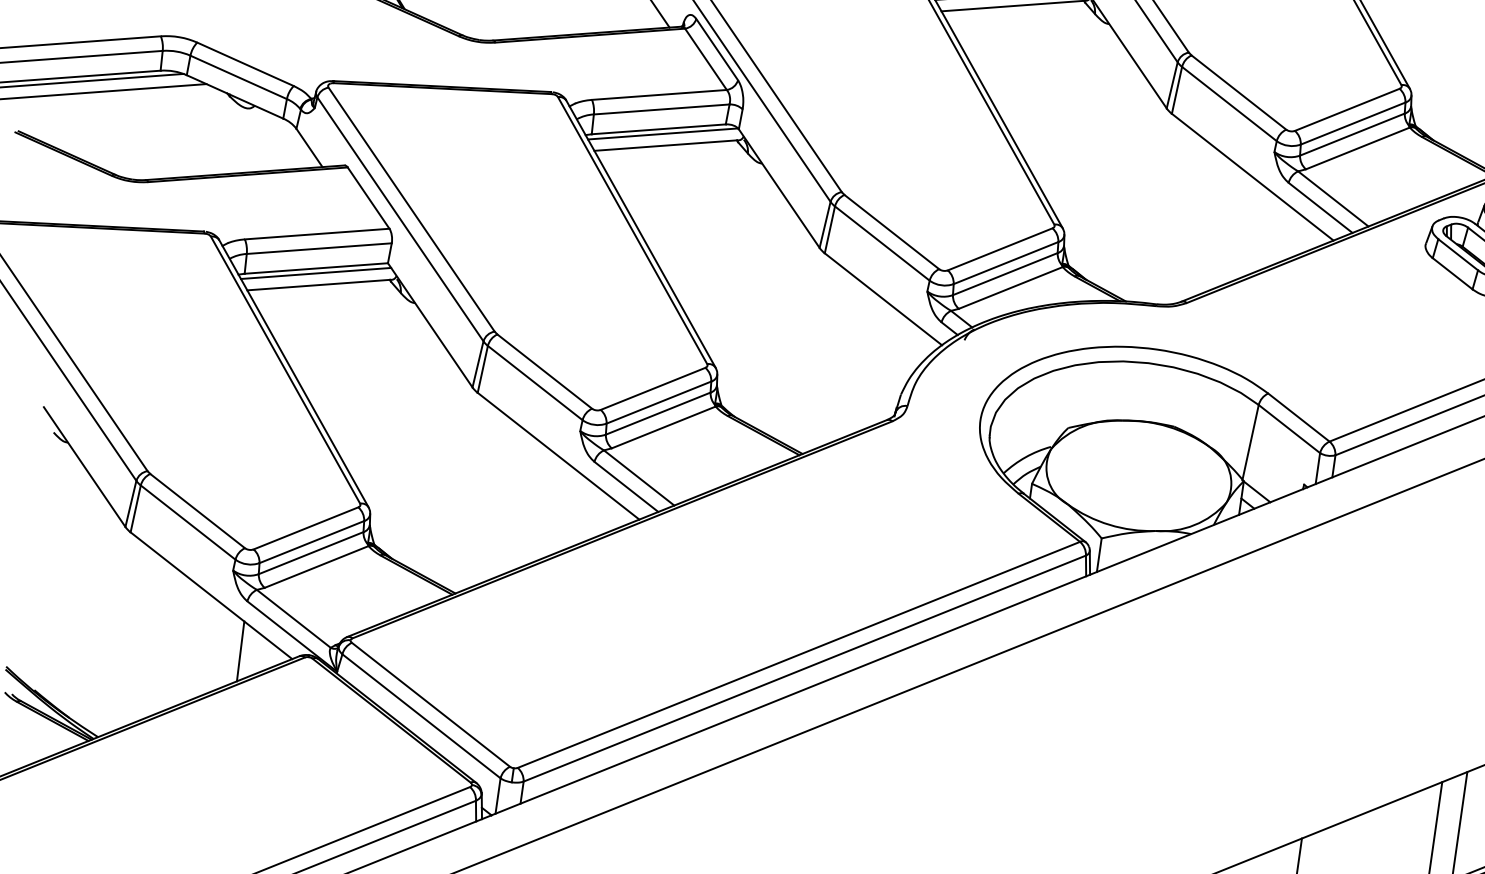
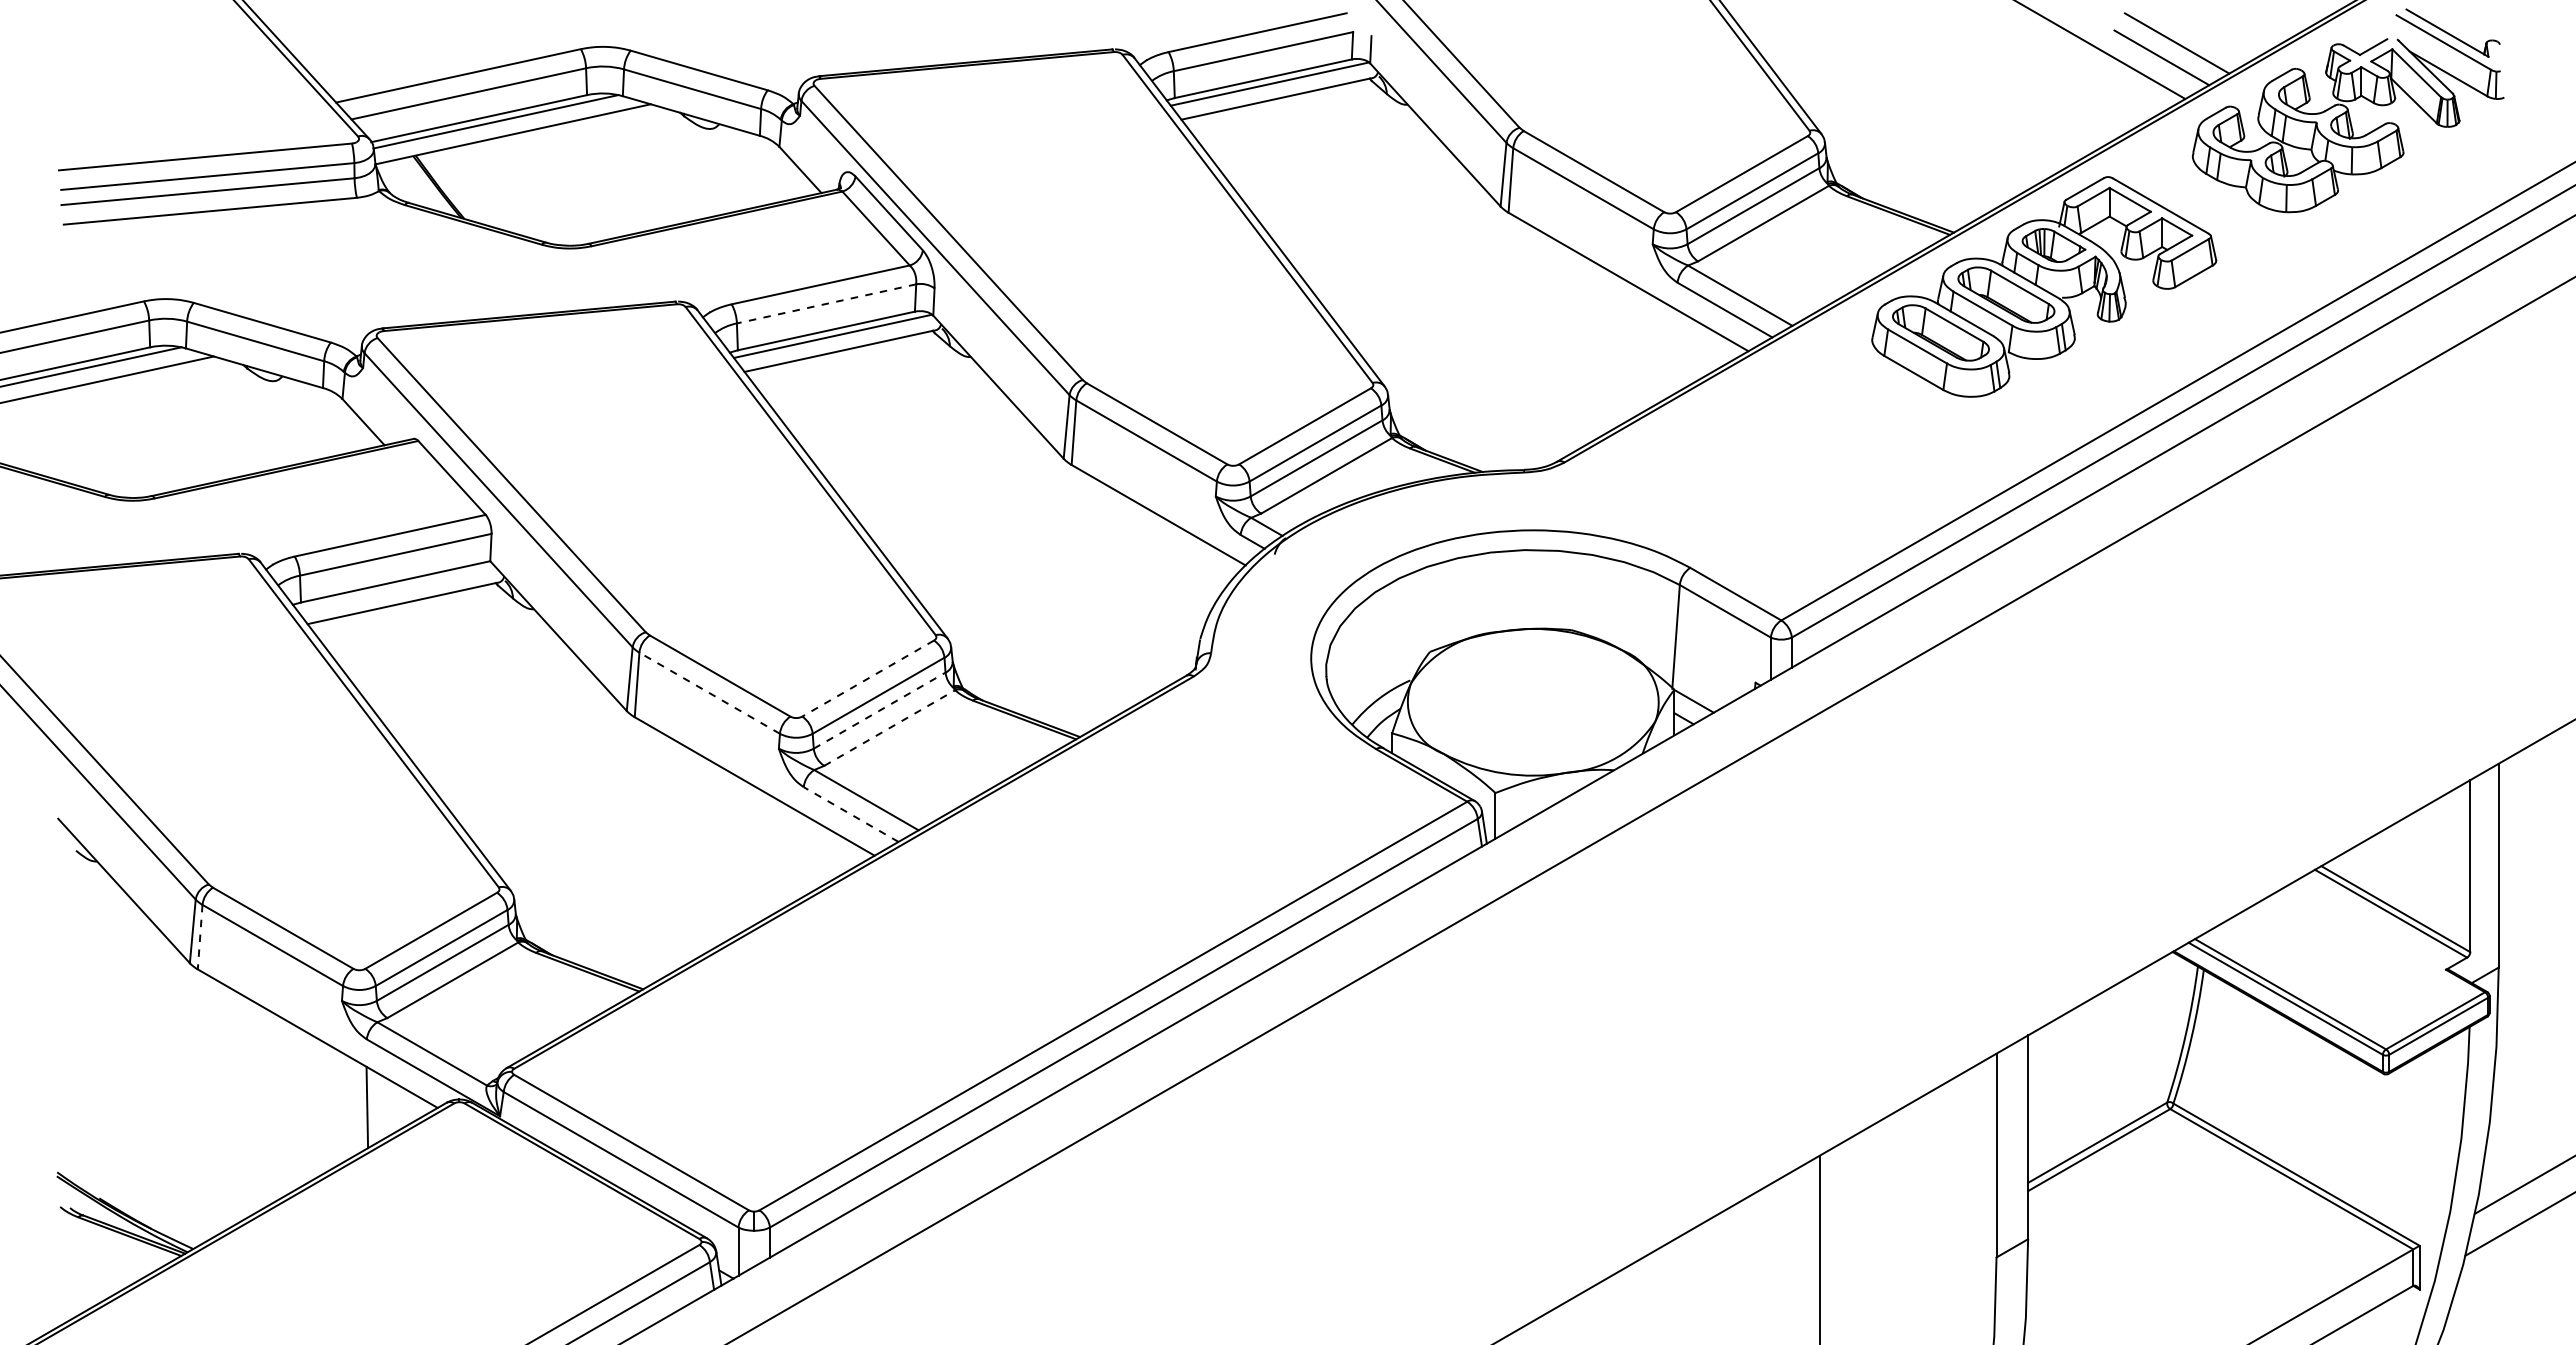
line: (661, 109) -> (826, 303), solid -> dashed
line: (316, 273) -> (396, 588), removed
line: (535, 382) -> (709, 692), solid -> dashed
line: (652, 388) -> (867, 678), solid -> dashed
line: (658, 413) -> (880, 710), solid -> dashed
line: (663, 427) -> (889, 728), solid -> dashed
line: (626, 486) -> (851, 814), solid -> dashed
line: (135, 509) -> (200, 937), solid -> dashed

